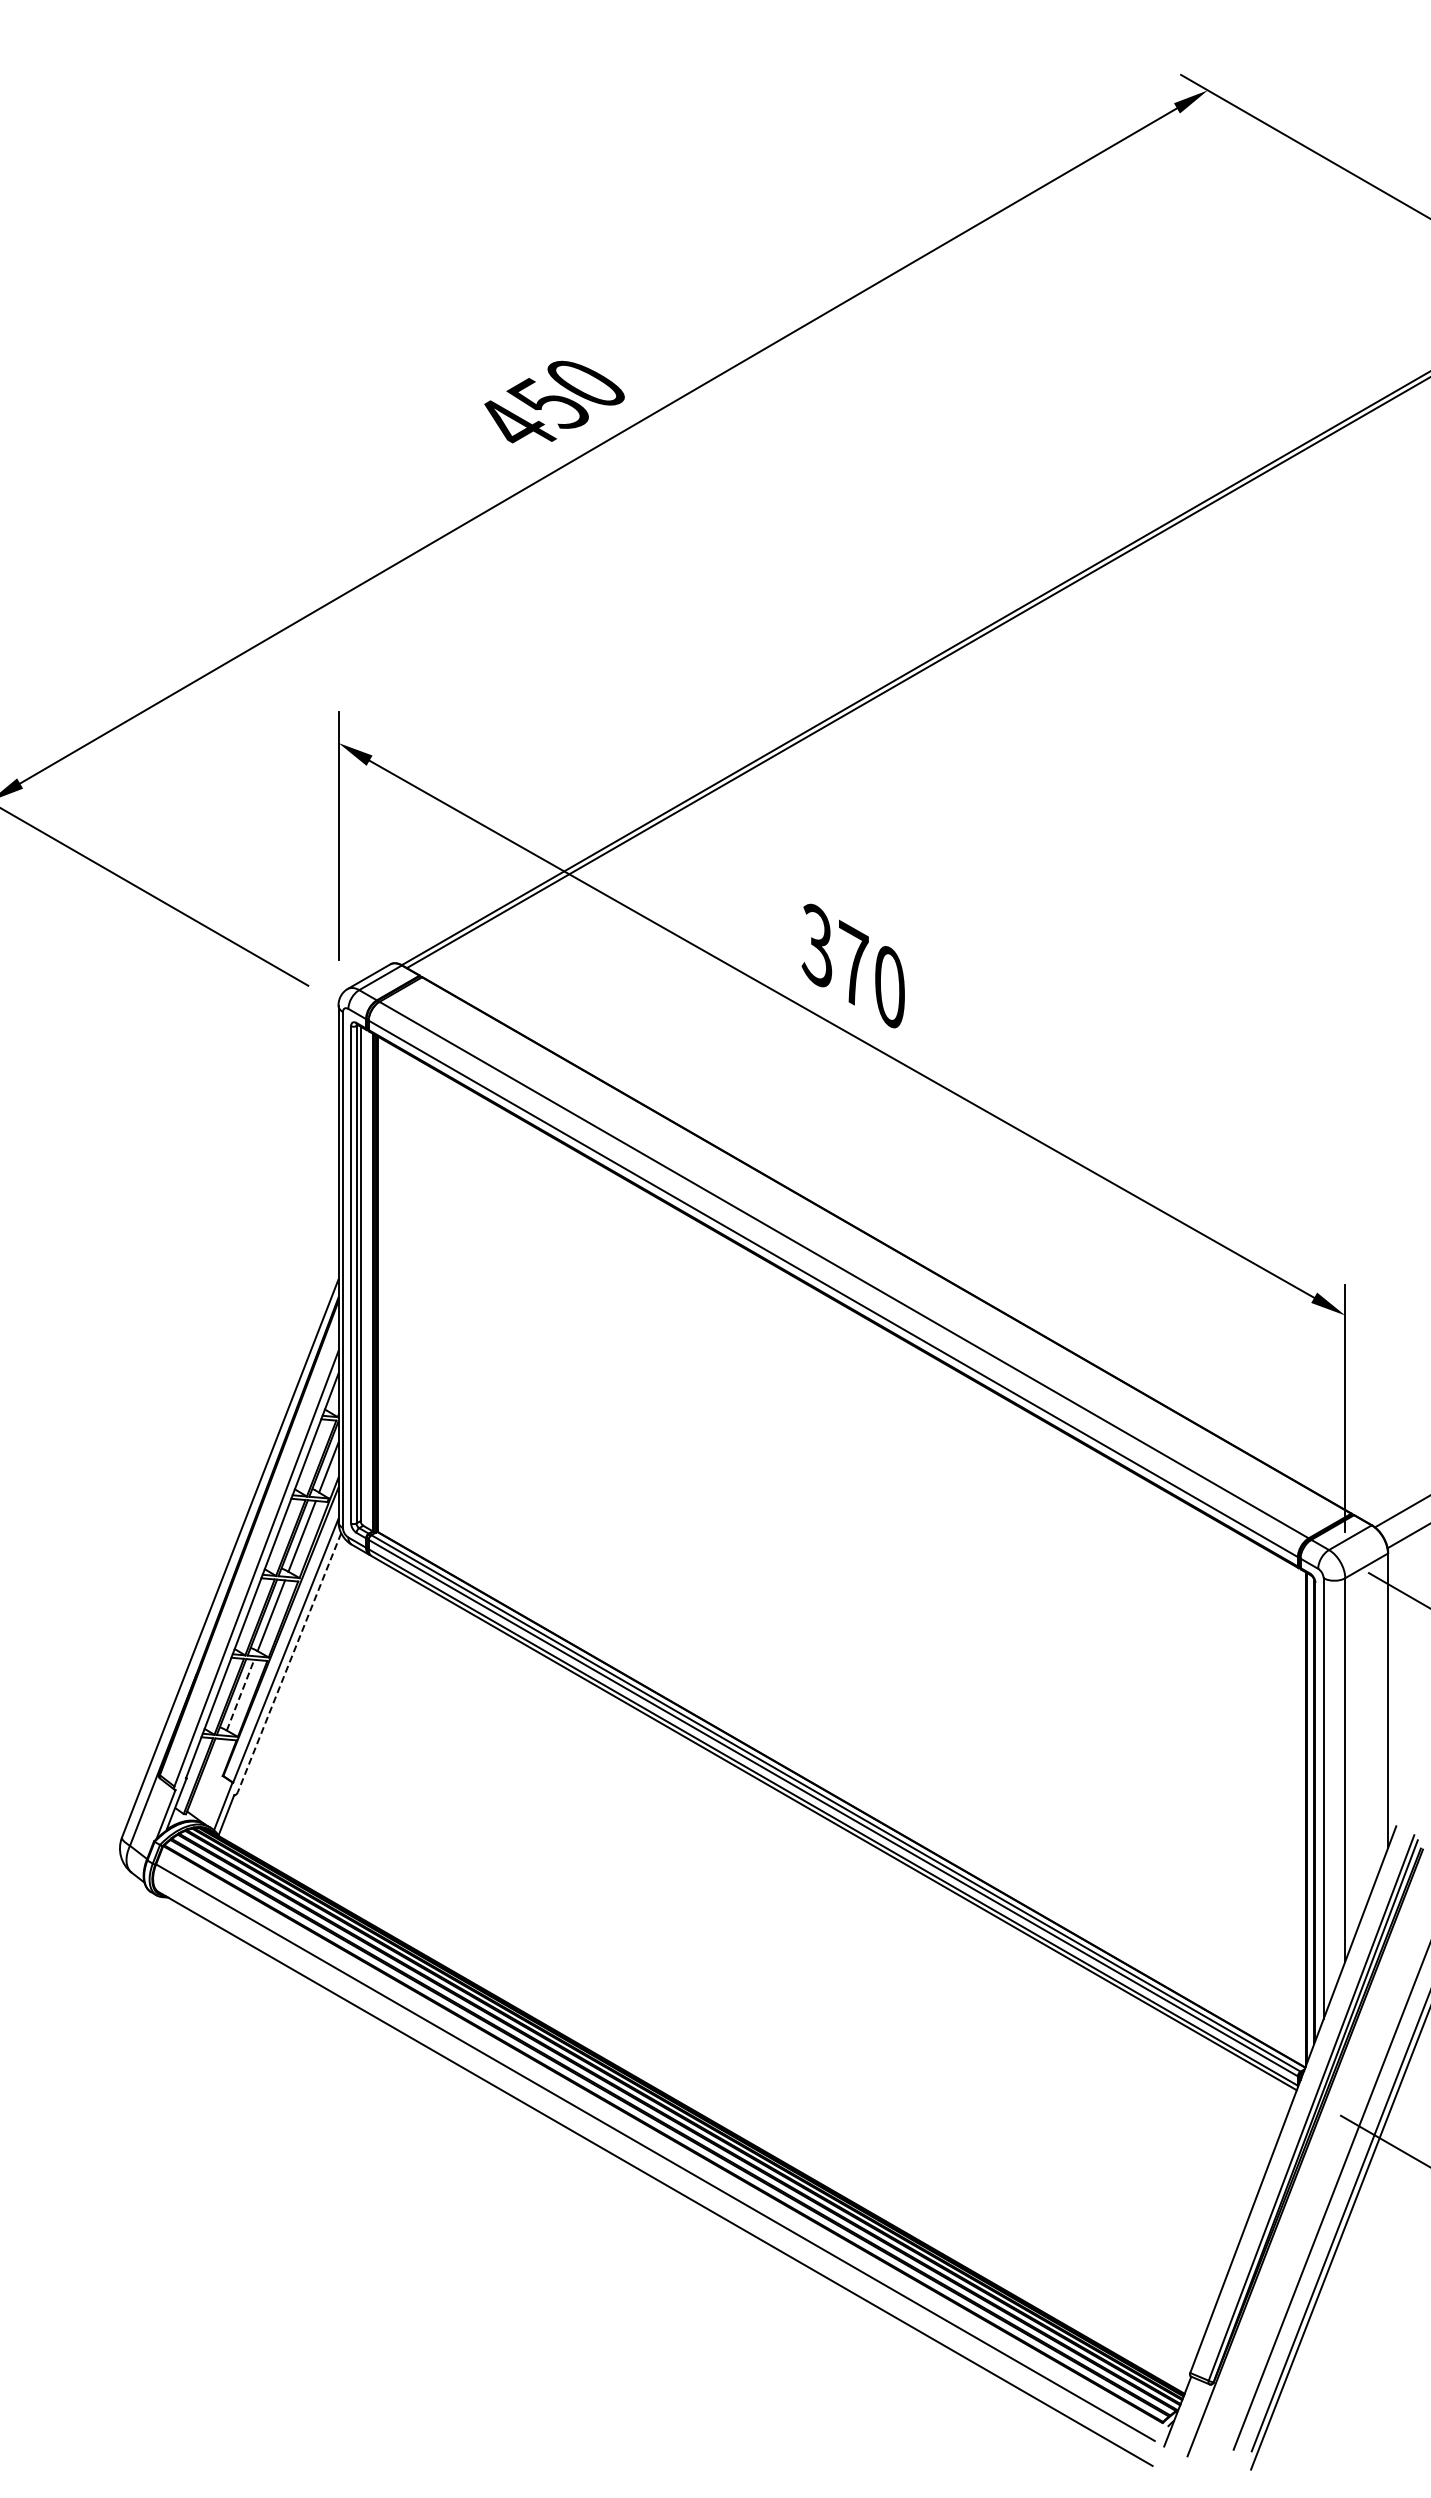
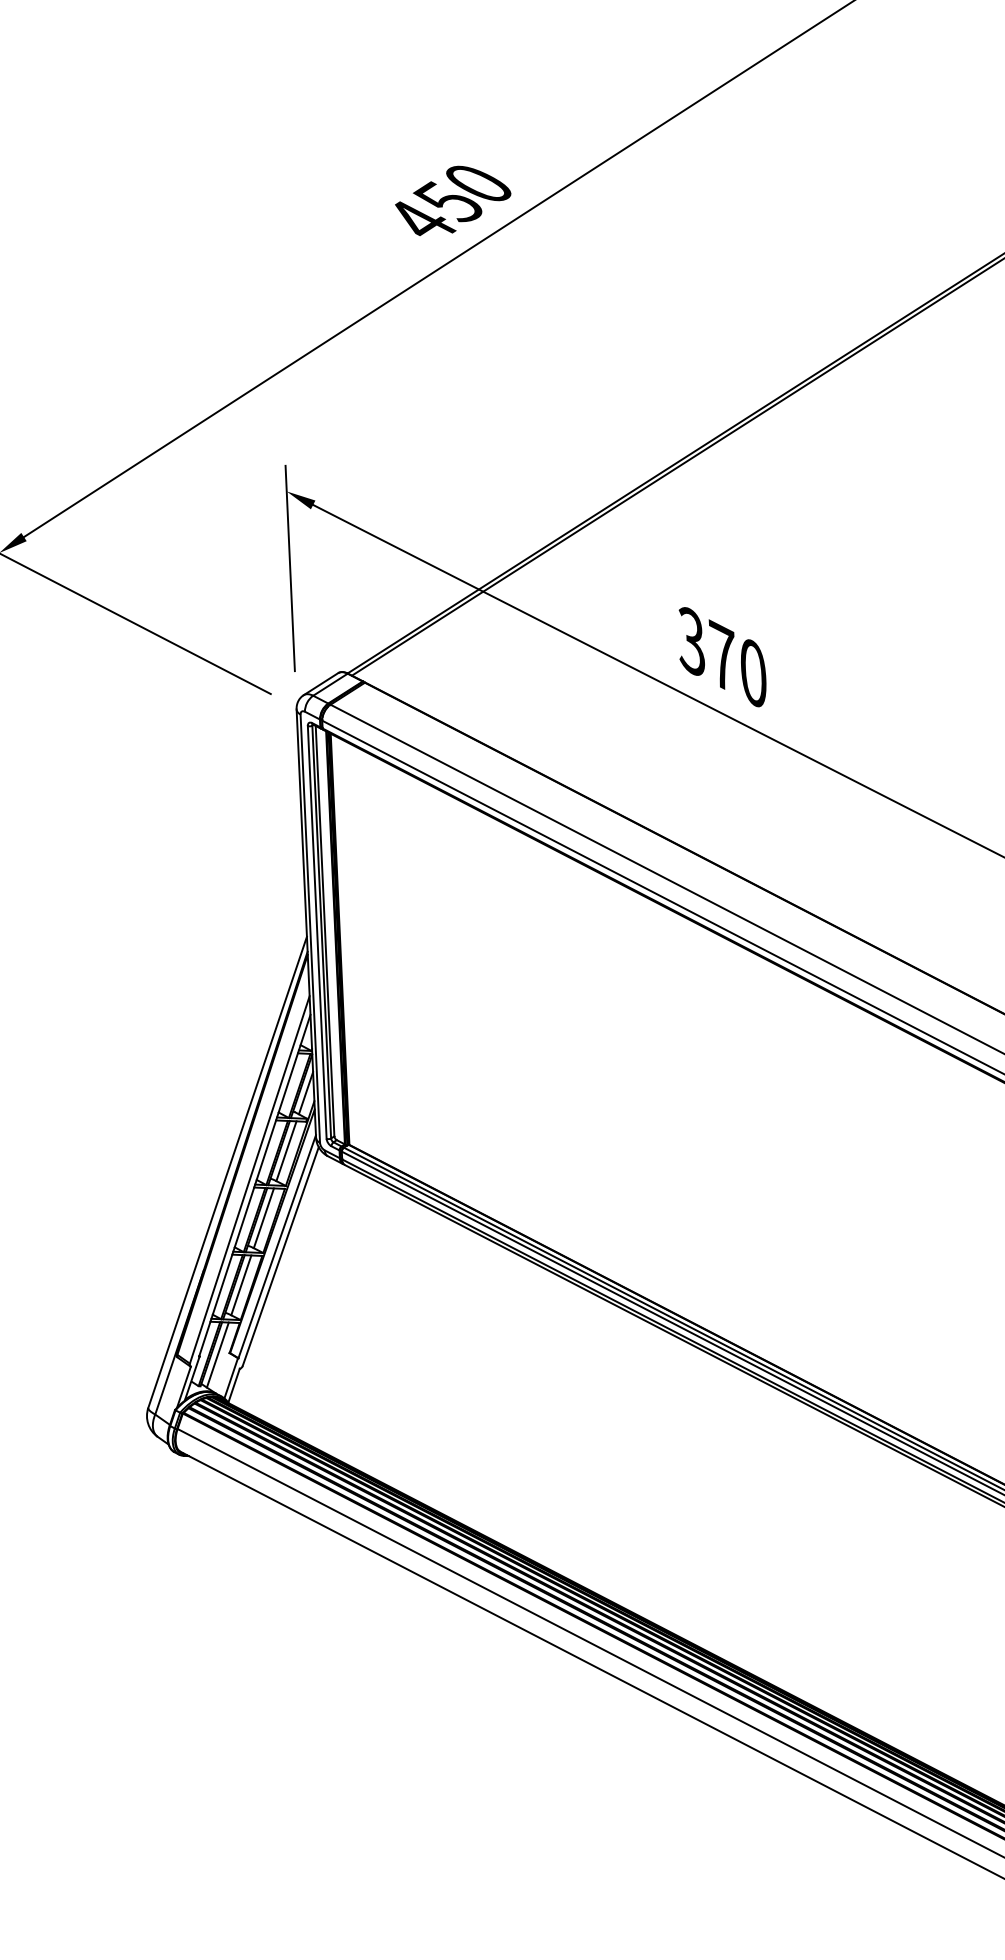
line: (289, 1663) -> (280, 1257), dashed -> solid
line: (240, 1695) -> (241, 1285), dashed -> solid
line: (208, 1777) -> (217, 1354), added

